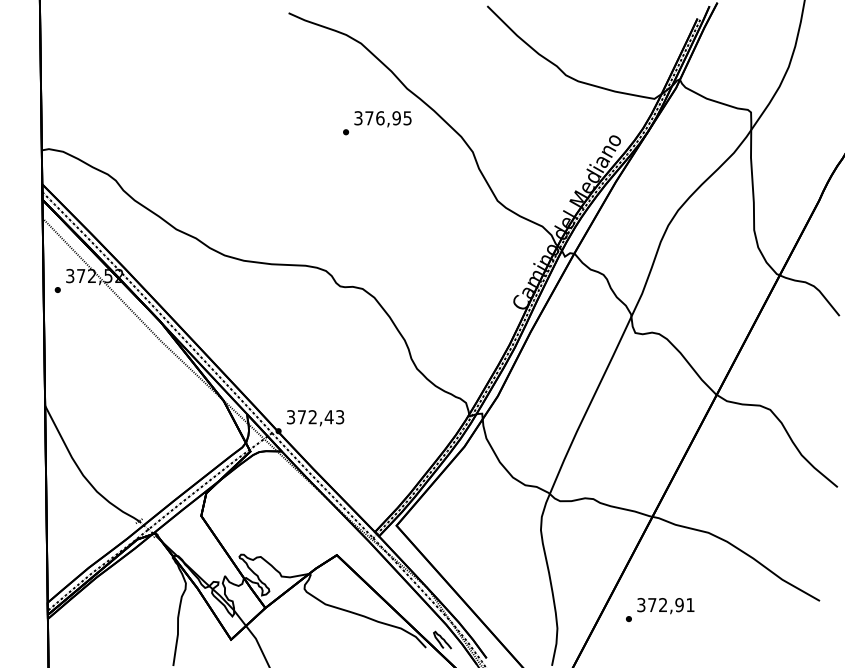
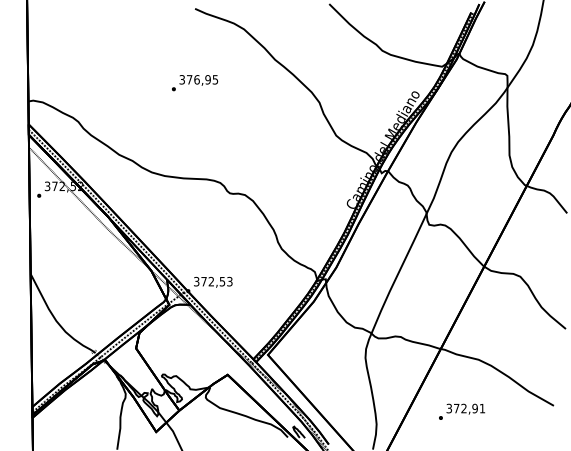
text: (378, 123) -> (195, 83), moved
text: (329, 416) -> (222, 281), 372,43 -> 372,53
text: (660, 609) -> (462, 411), moved

